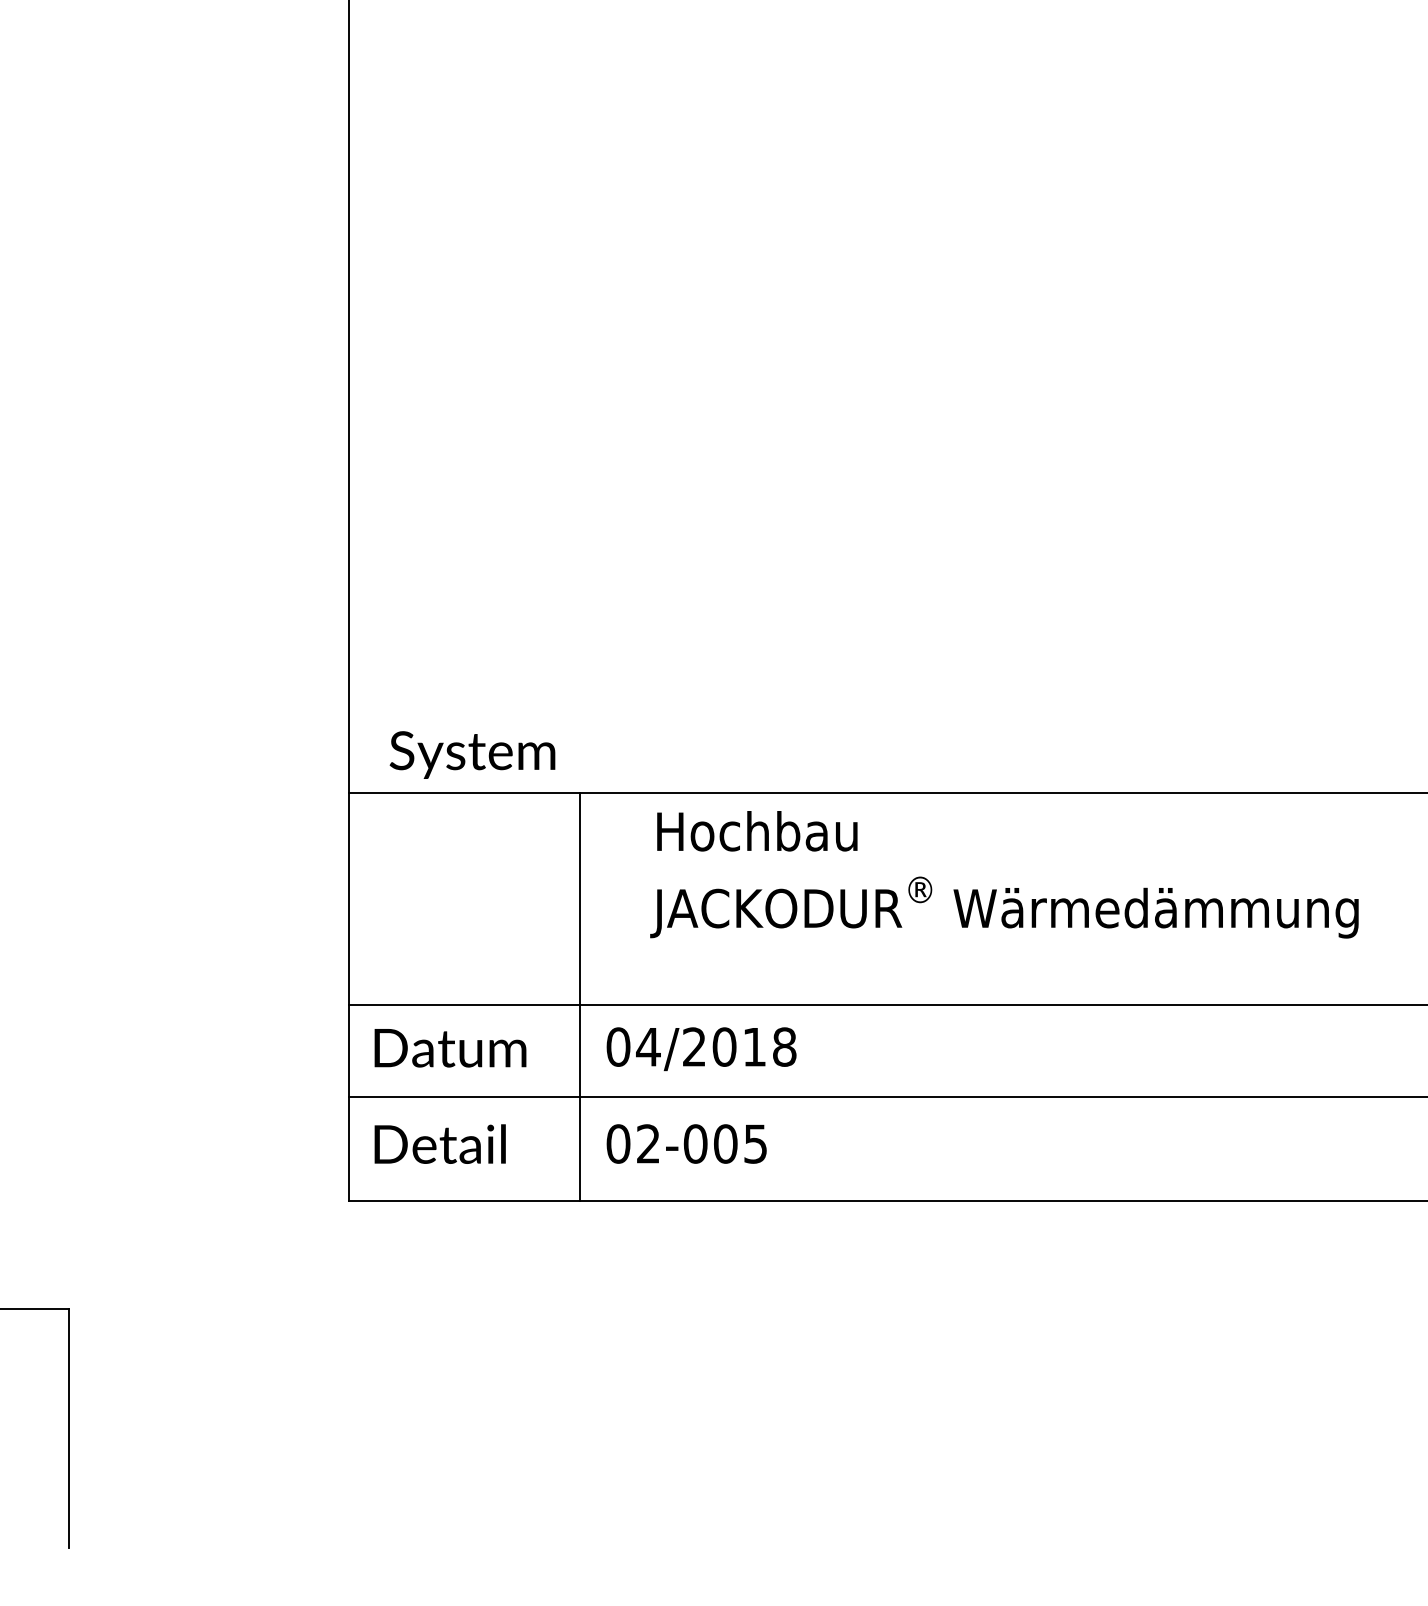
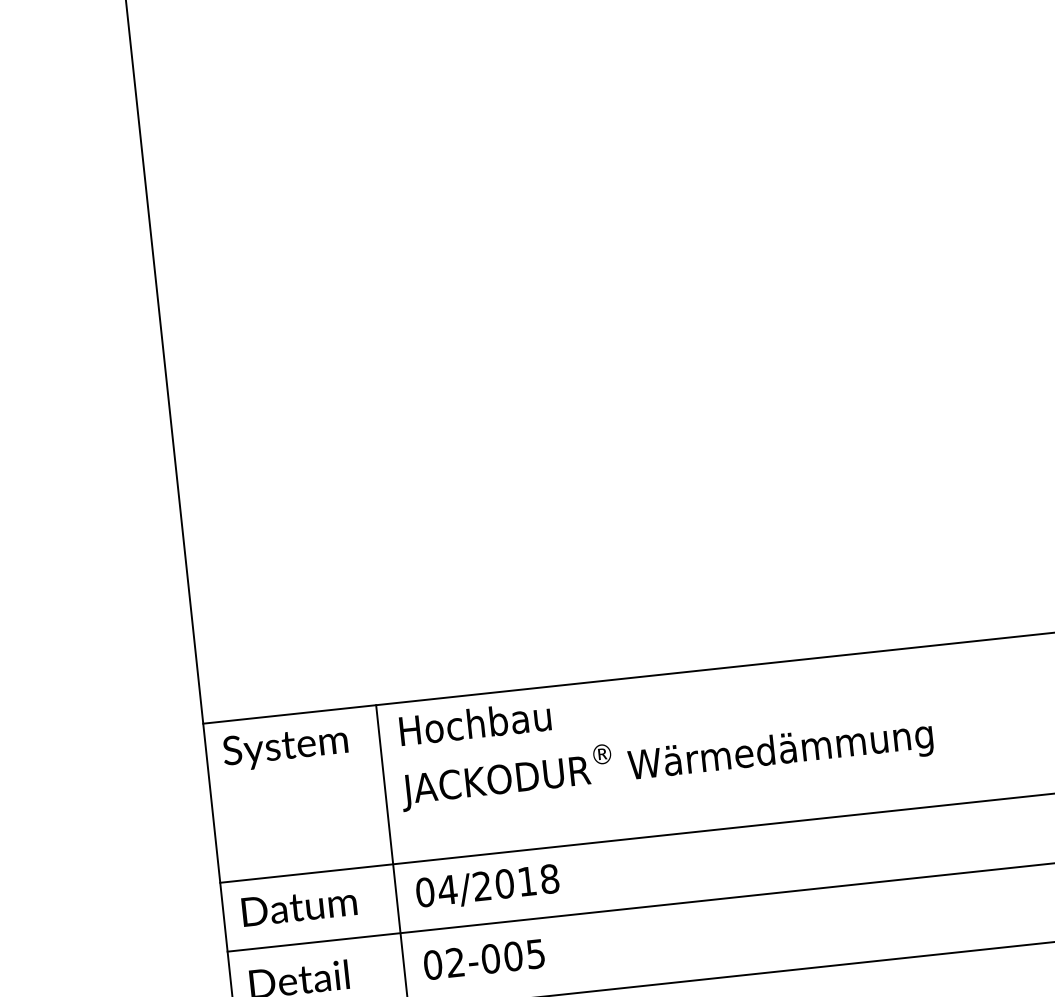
text: (472, 754) -> (285, 747), moved
text: (1004, 874) -> (664, 736), moved

